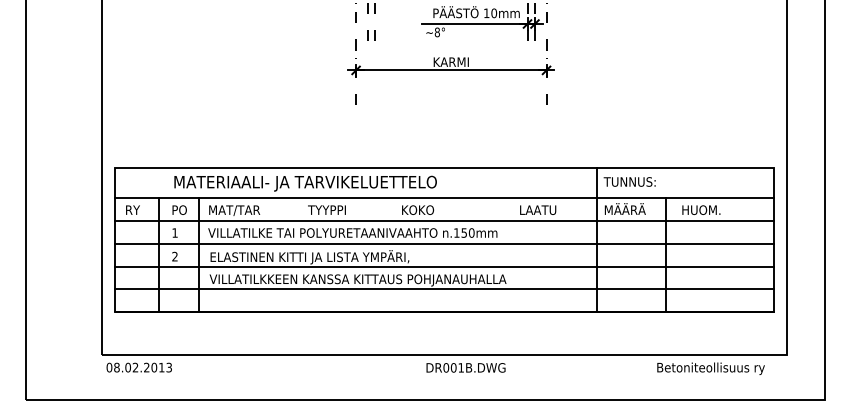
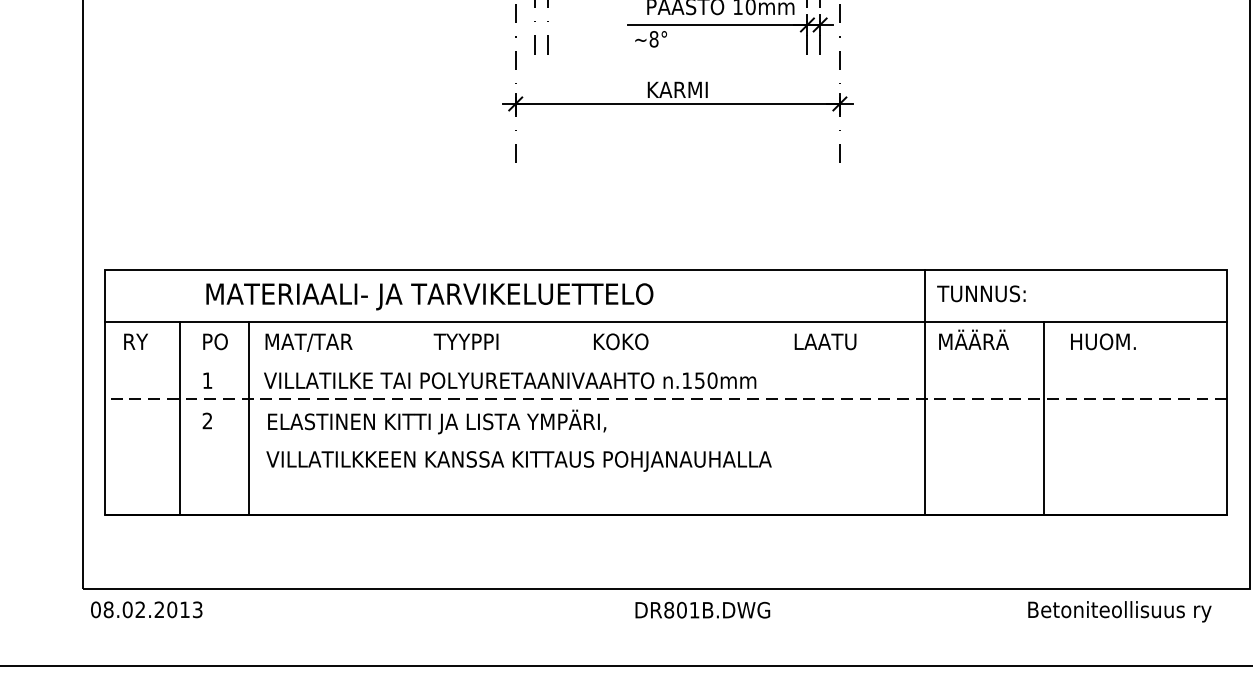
line: (444, 221) -> (666, 361), removed
line: (444, 244) -> (666, 400), solid -> dashed
line: (444, 266) -> (666, 437), removed
line: (444, 289) -> (666, 476), removed
text: (446, 367) -> (669, 609), DR001B.DWG -> DR801B.DWG

